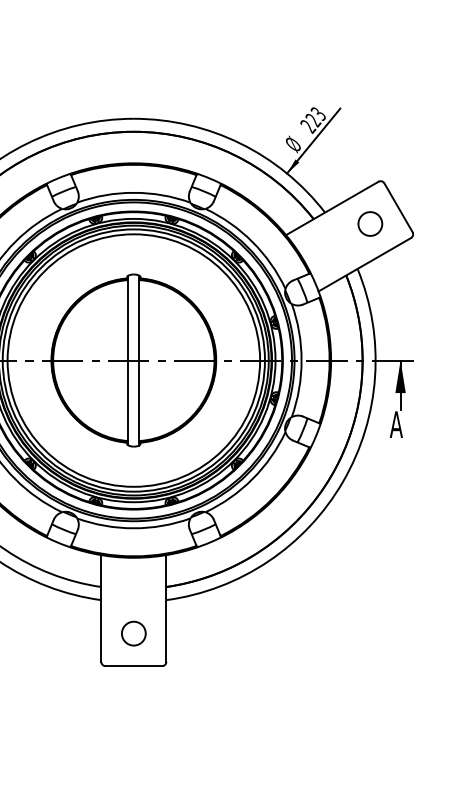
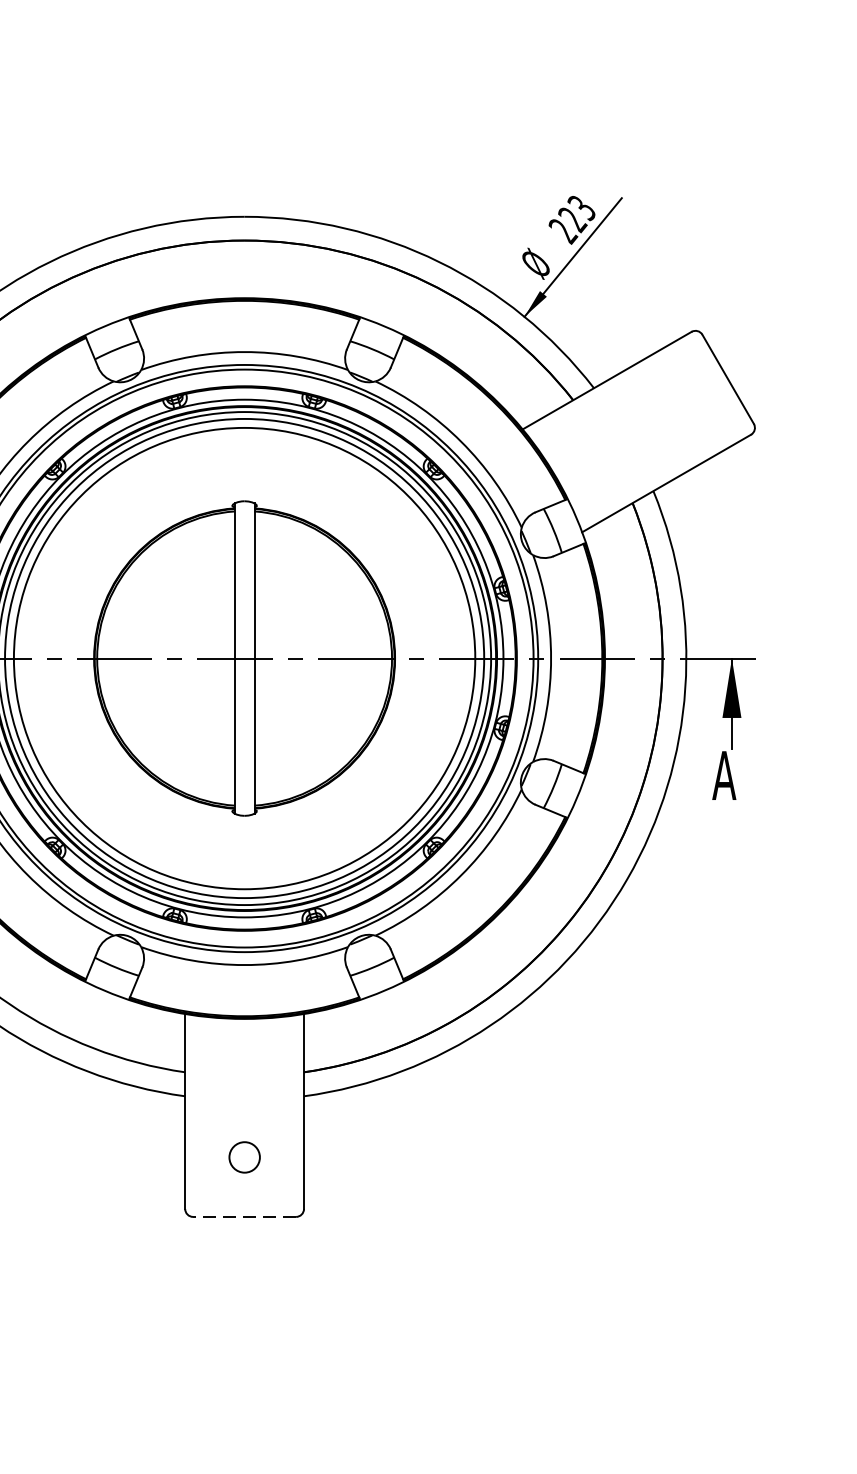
circle: (370, 223) -> (676, 408), removed
circle: (133, 633) -> (243, 1157), size x0.7
line: (133, 666) -> (243, 1217), solid -> dashed

